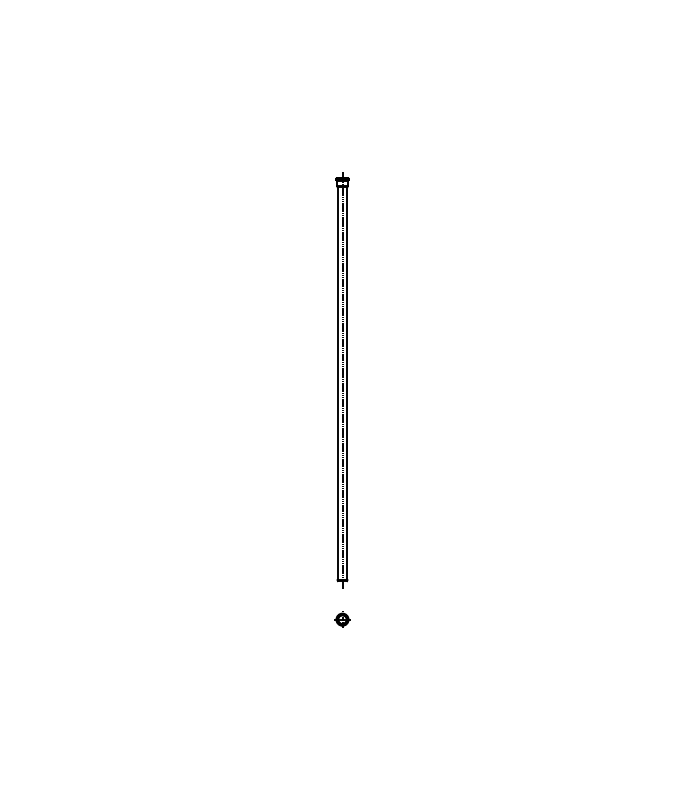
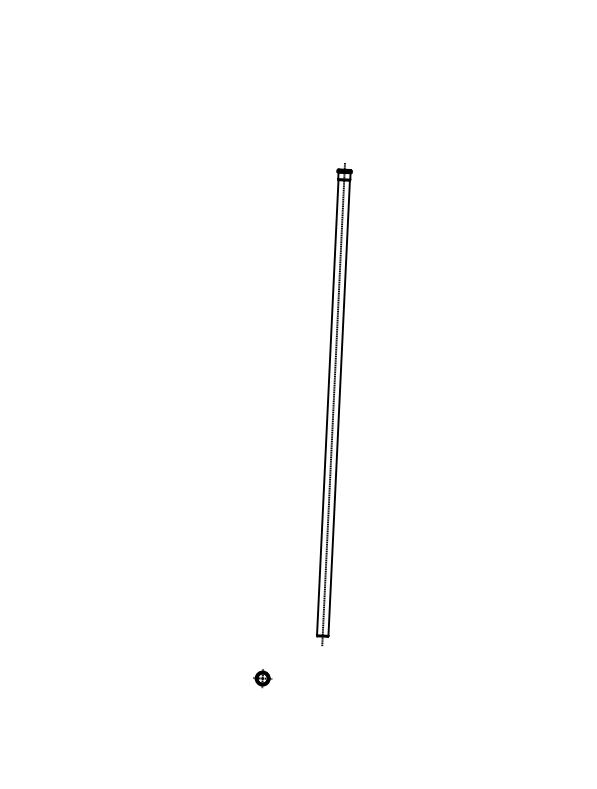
part: (342, 619) -> (262, 678), moved

